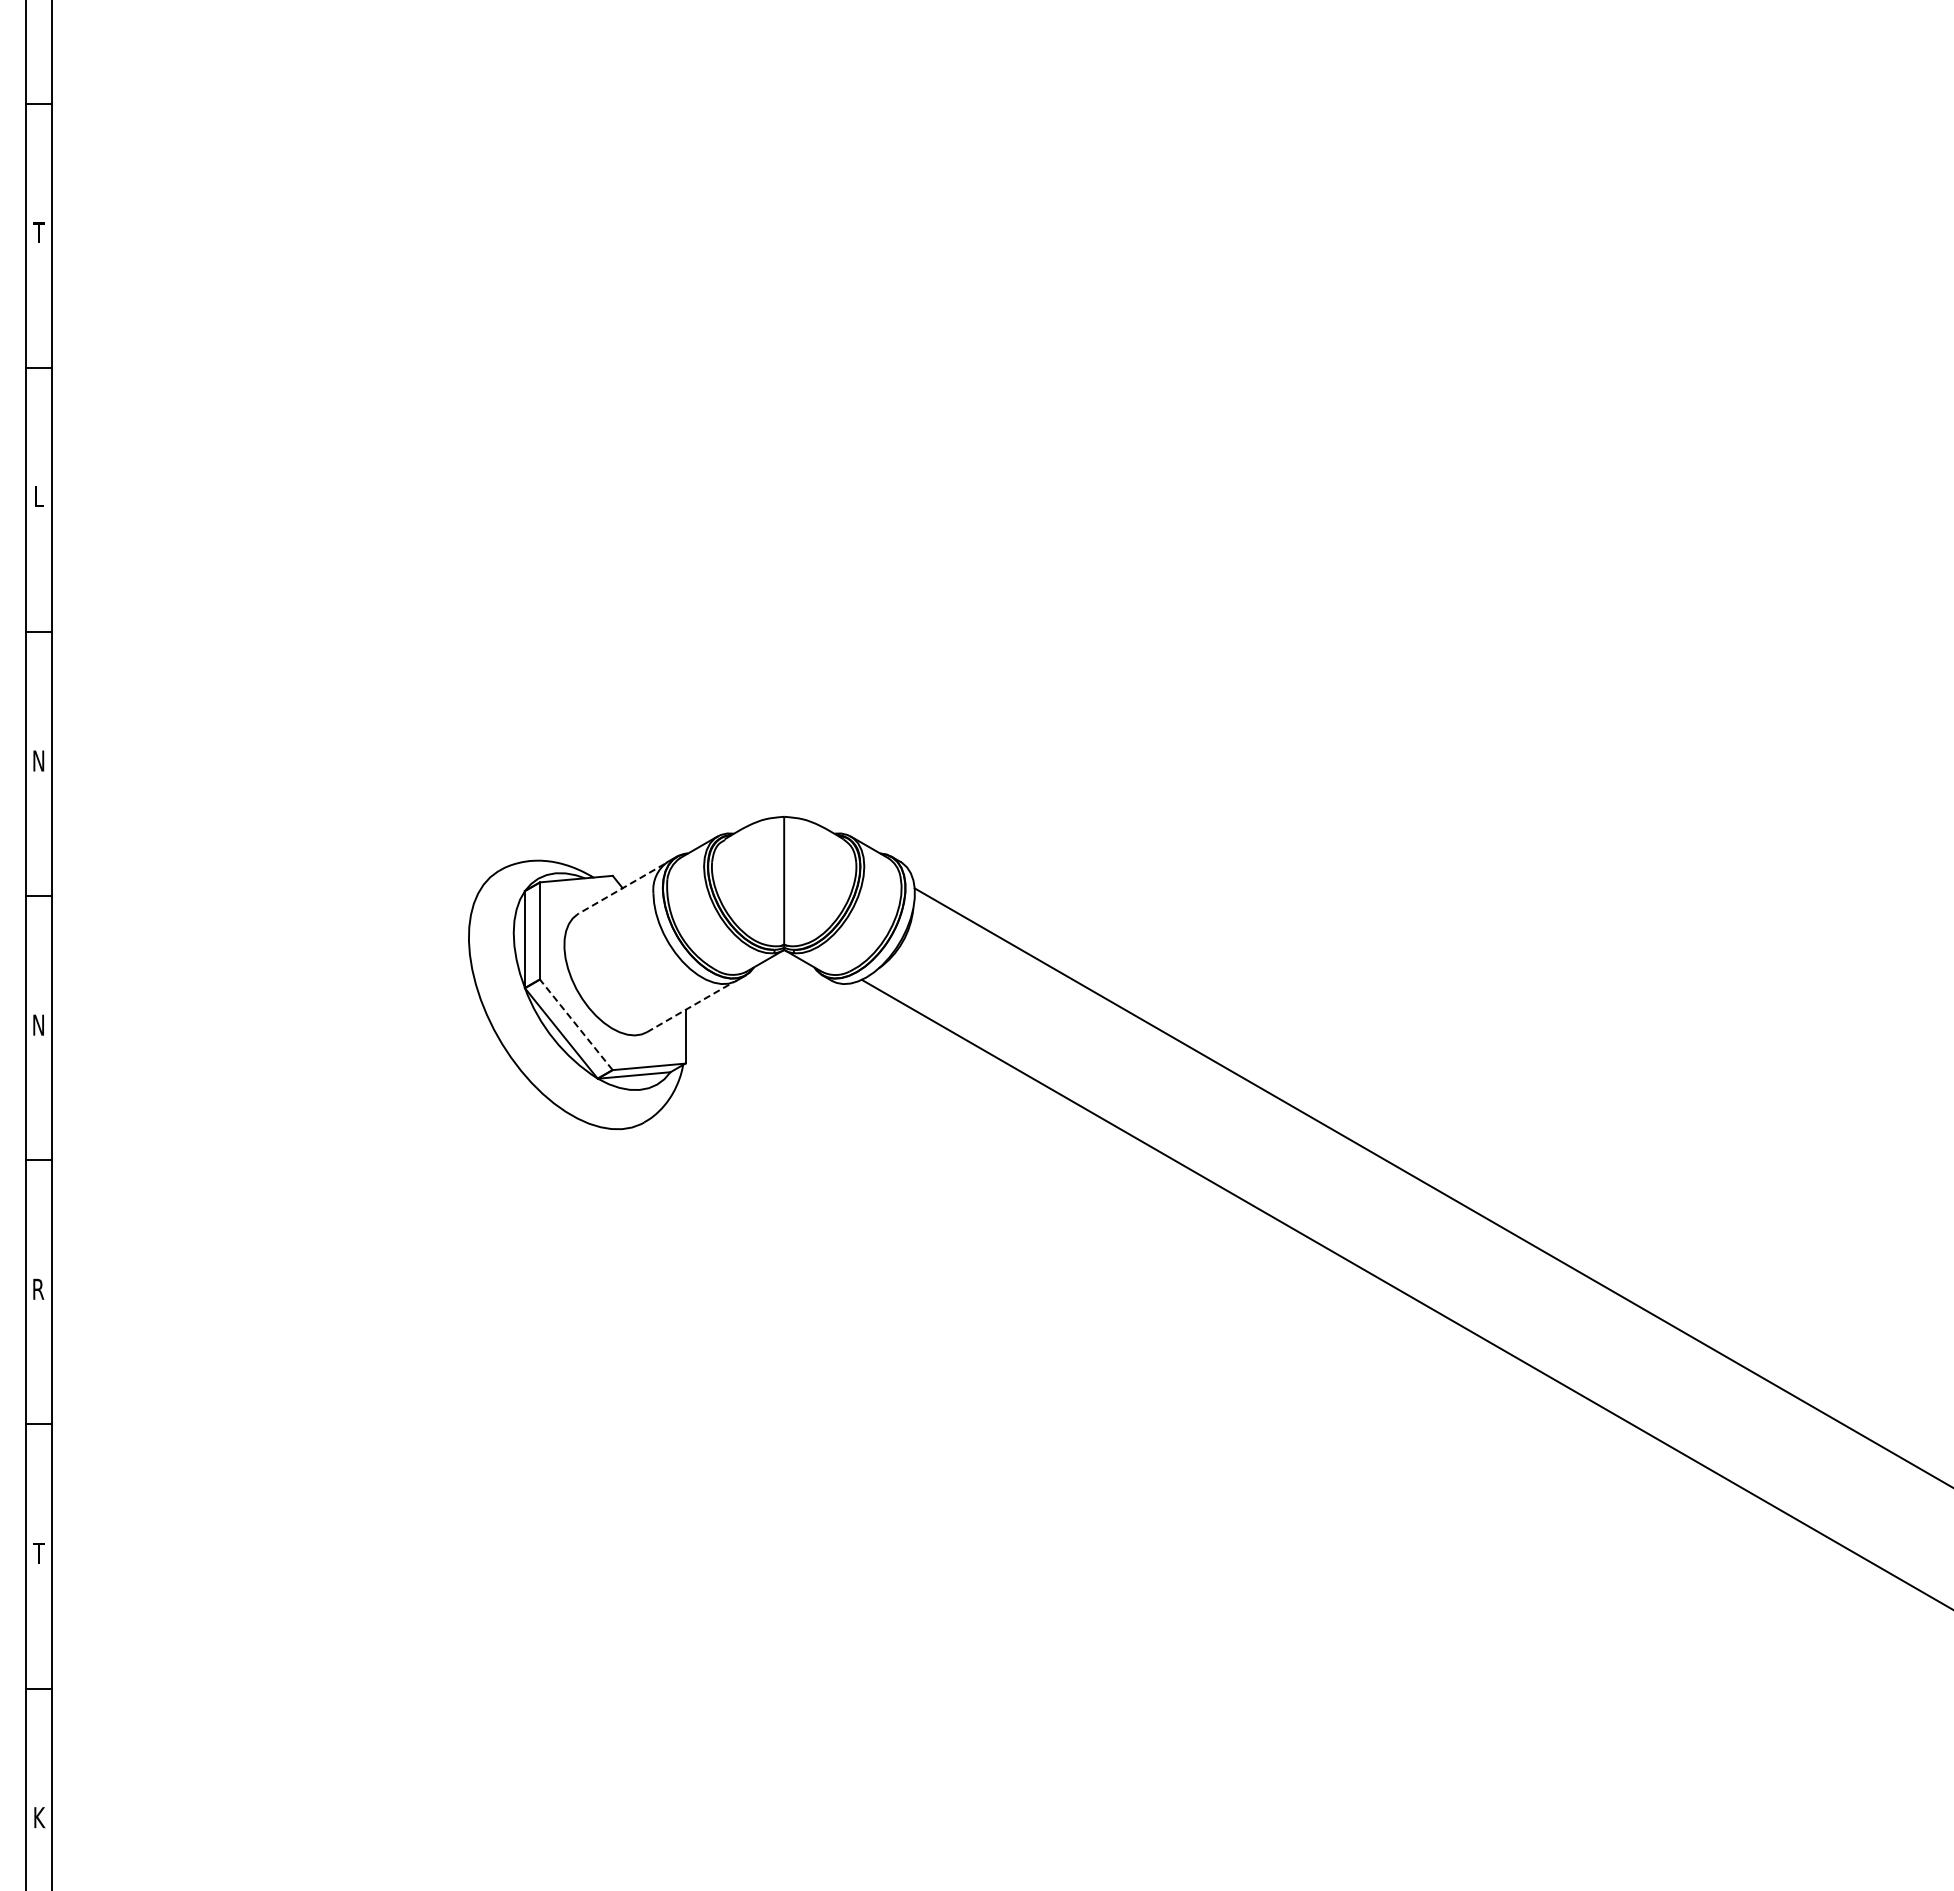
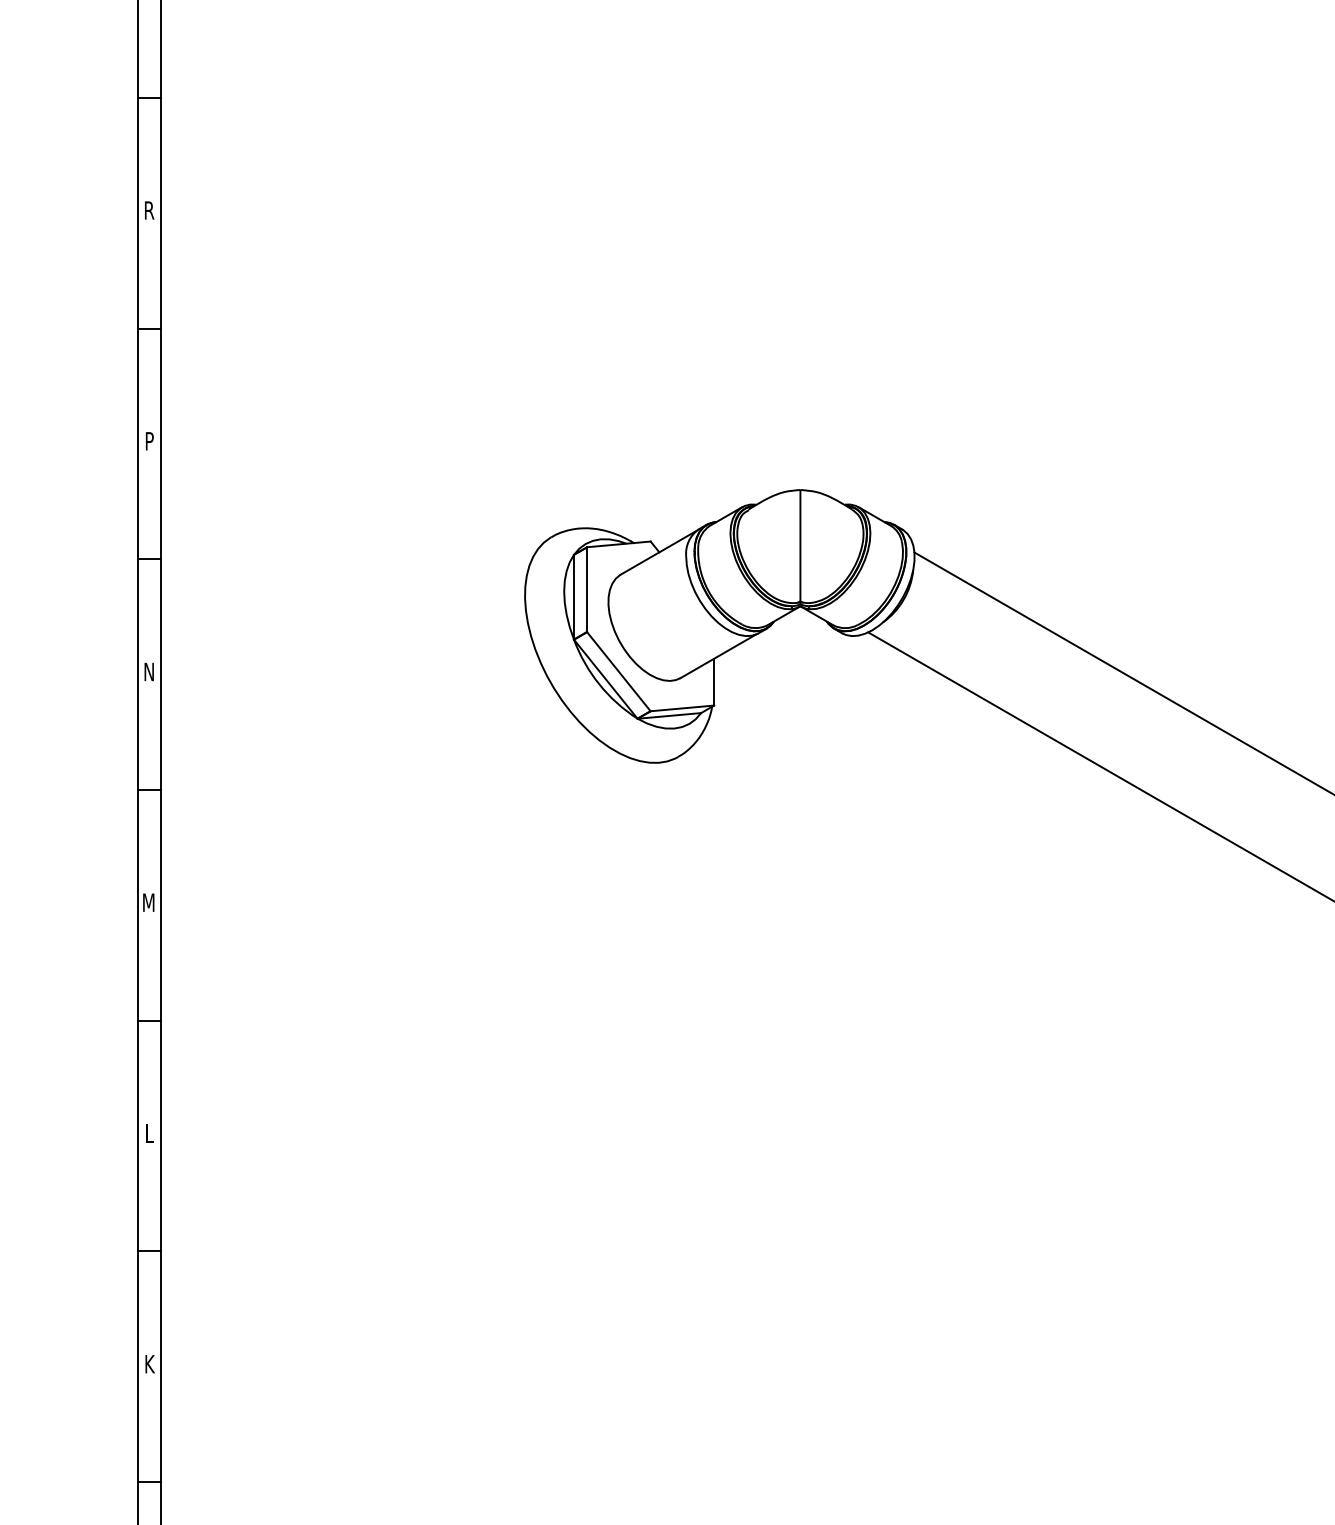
text: (38, 496) -> (149, 210), L -> R
text: (38, 760) -> (149, 440), N -> P
line: (621, 888) -> (658, 552), dashed -> solid
line: (690, 1007) -> (718, 656), dashed -> solid
line: (576, 1024) -> (619, 671), dashed -> solid
text: (37, 1288) -> (148, 901), R -> M
text: (38, 1553) -> (149, 1133), T -> L

